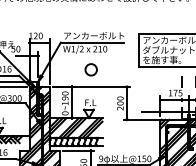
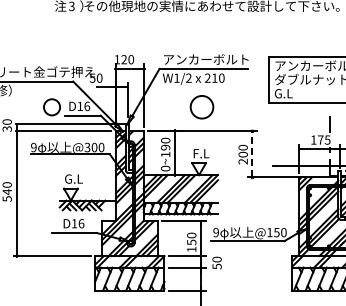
text: (161, 60) -> (301, 93), を施す事。 -> G.L
circle: (91, 69) -> (202, 107), size x1.4
line: (127, 102) -> (252, 153), solid -> dashed

